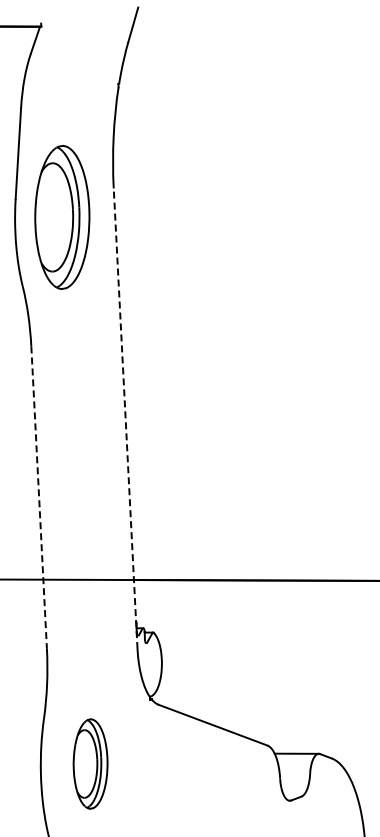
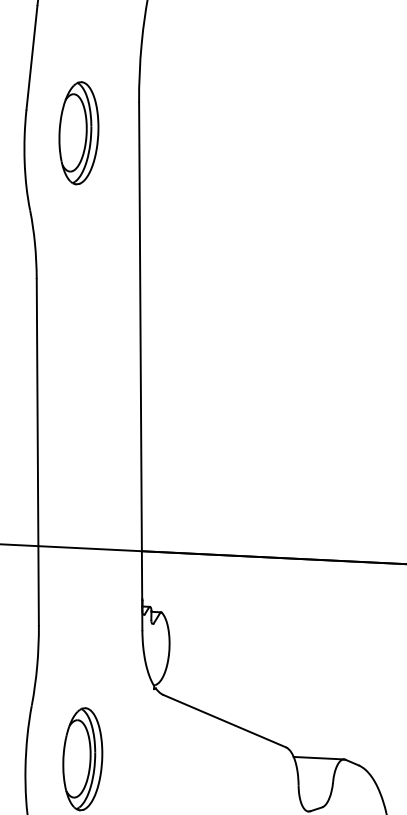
part: (62, 217) -> (79, 133), size x0.62
line: (125, 418) -> (140, 366), dashed -> solid
line: (39, 498) -> (38, 453), dashed -> solid

